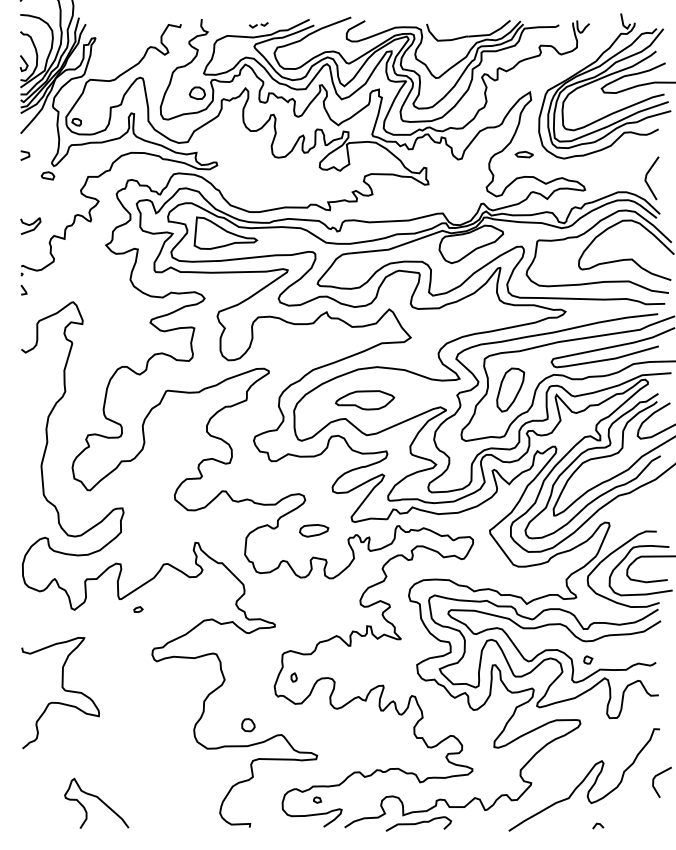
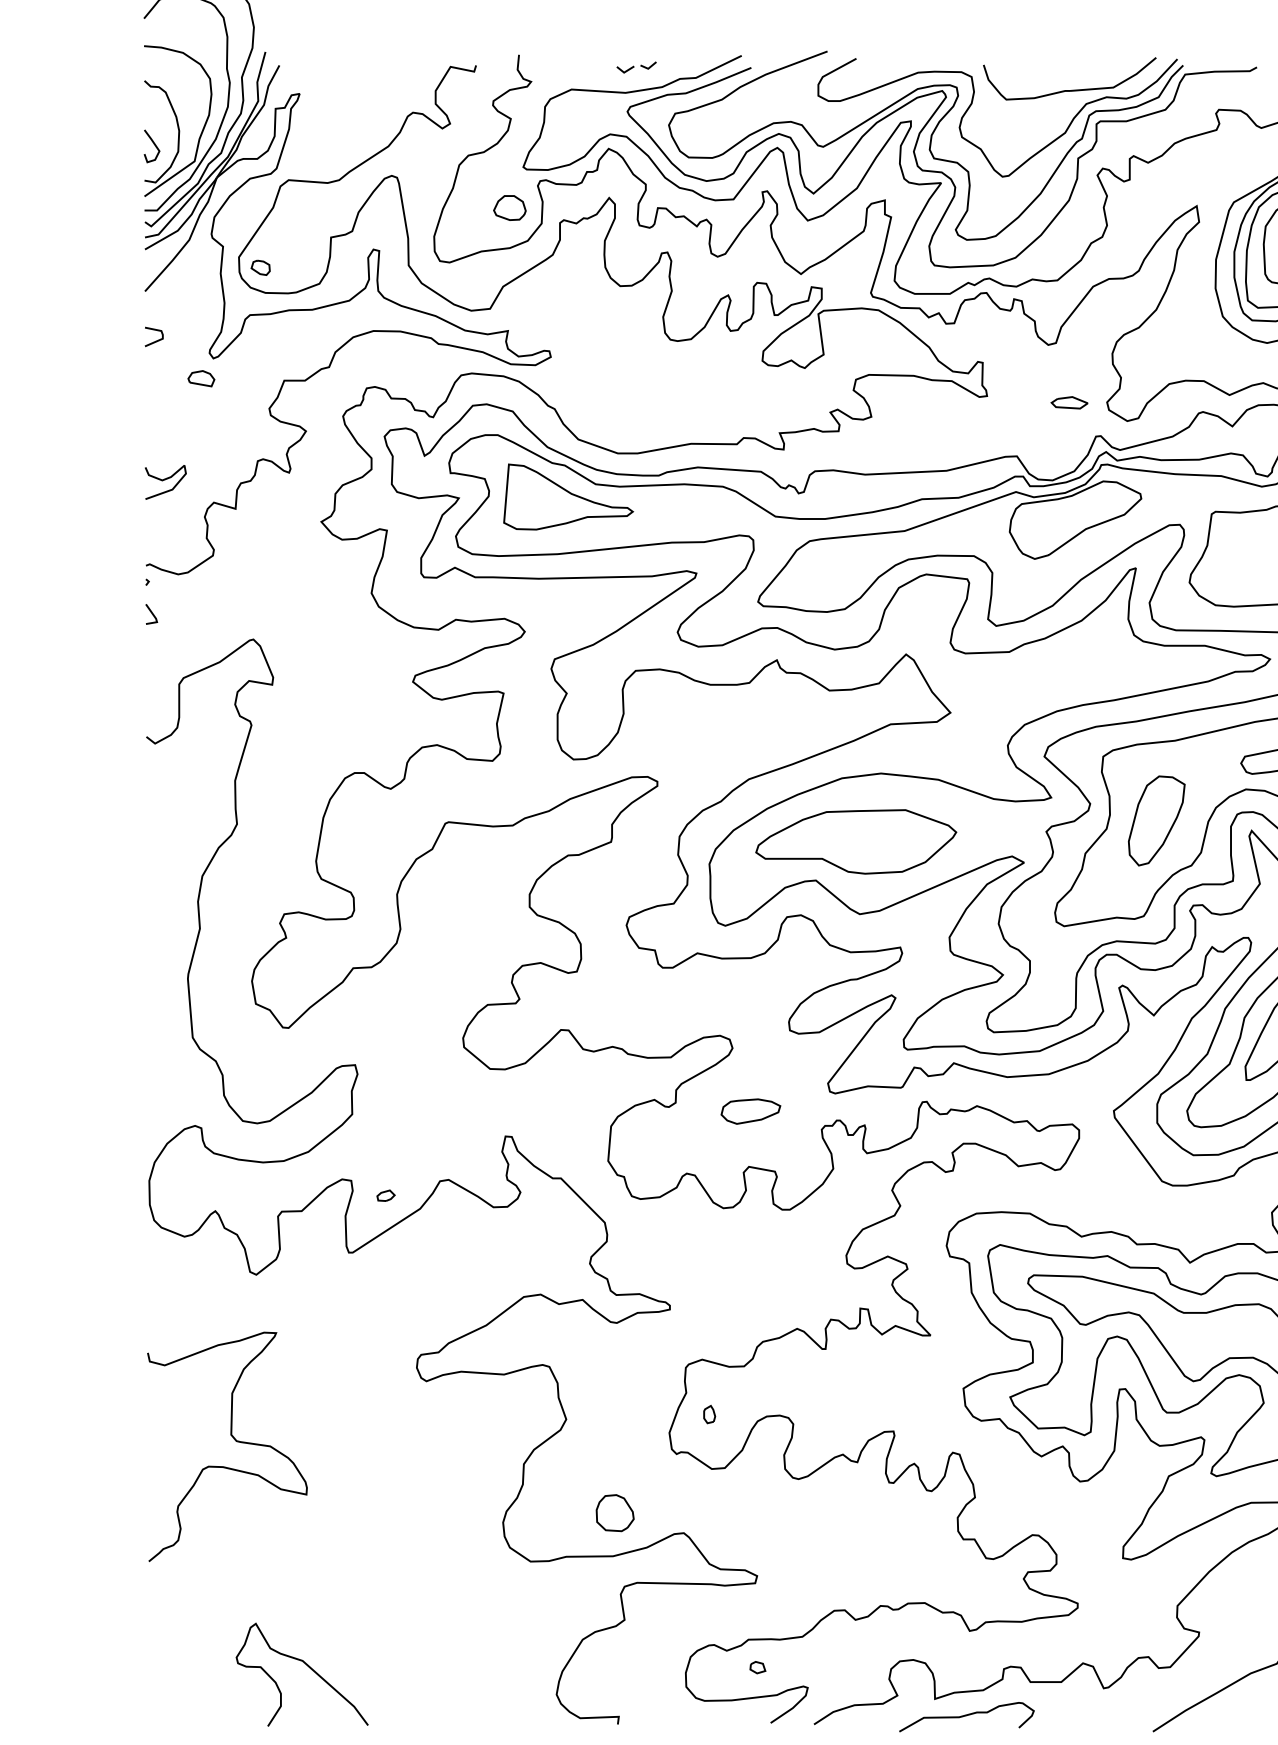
part: (523, 154) -> (1067, 402), moved
part: (364, 400) -> (854, 842), size x1.67
part: (138, 609) -> (386, 1195), moved
part: (248, 724) -> (615, 1511), size x1.43

